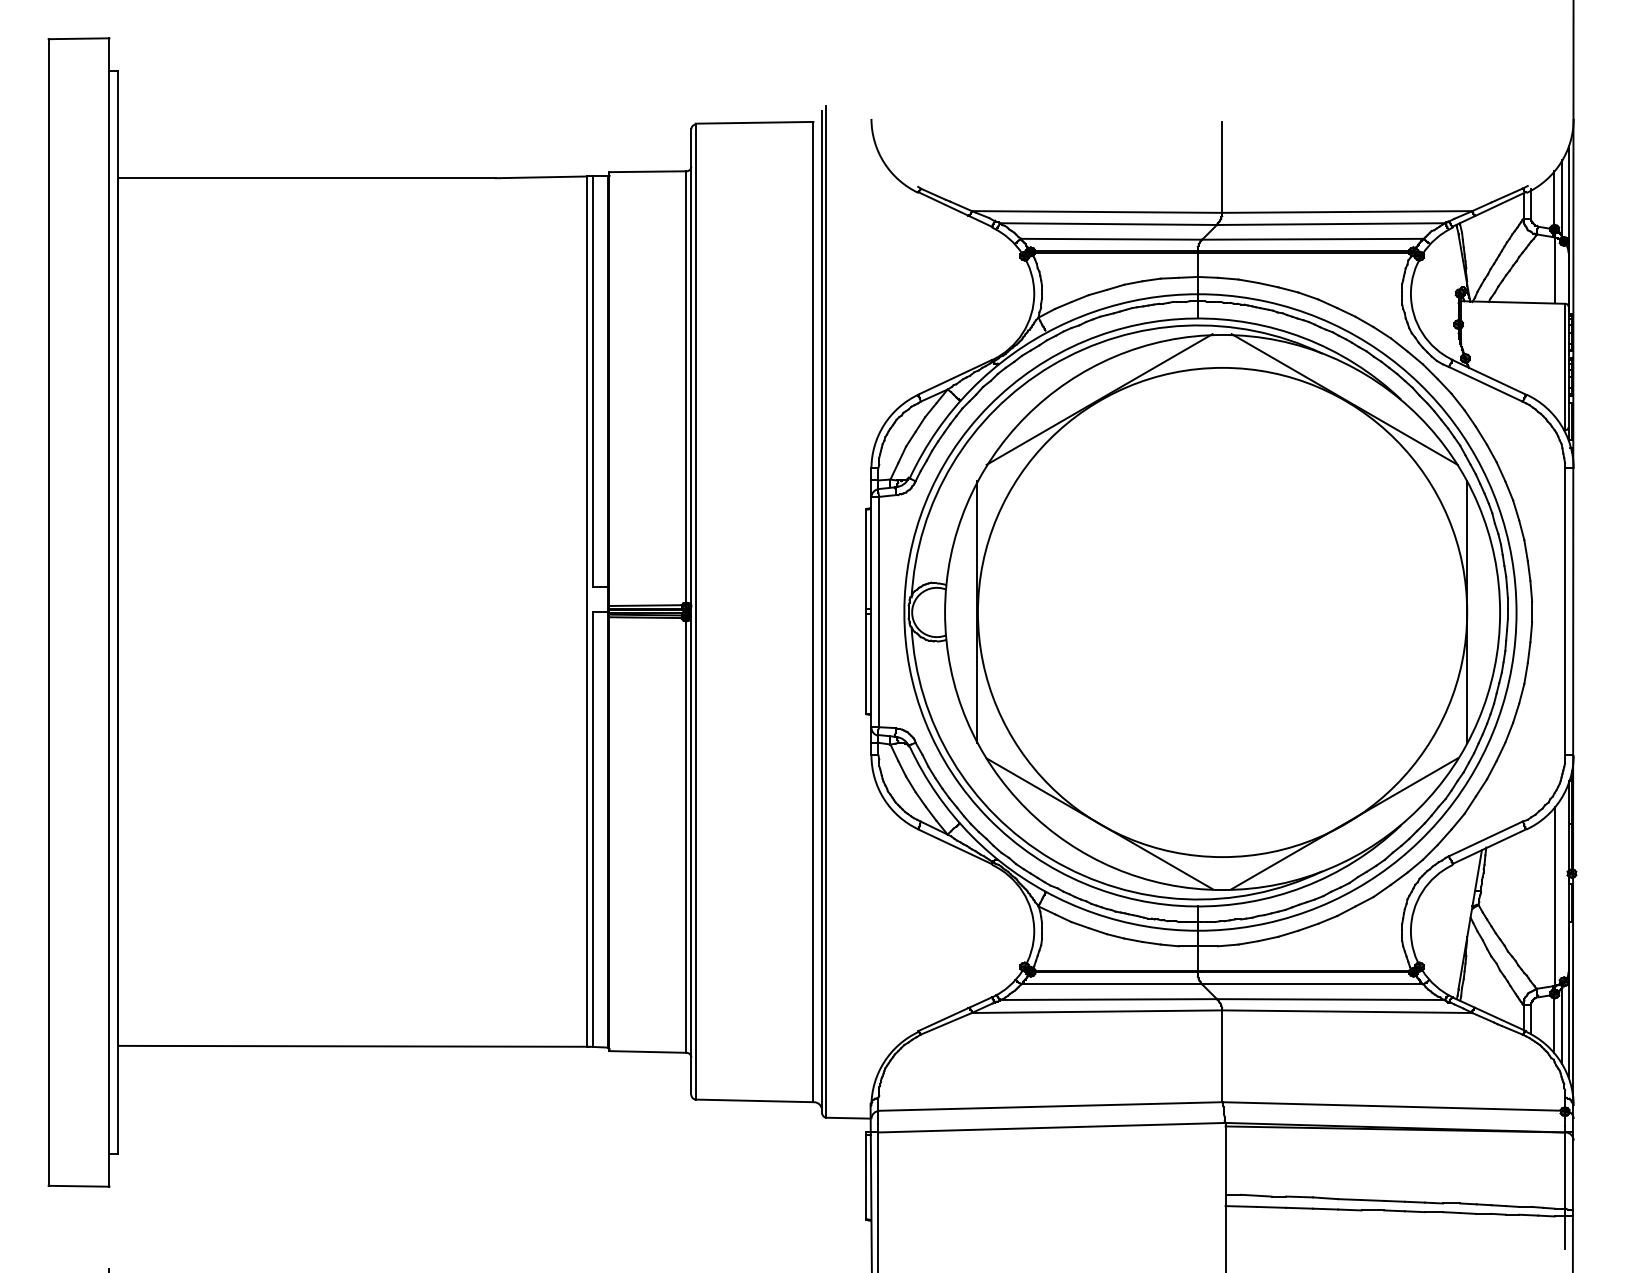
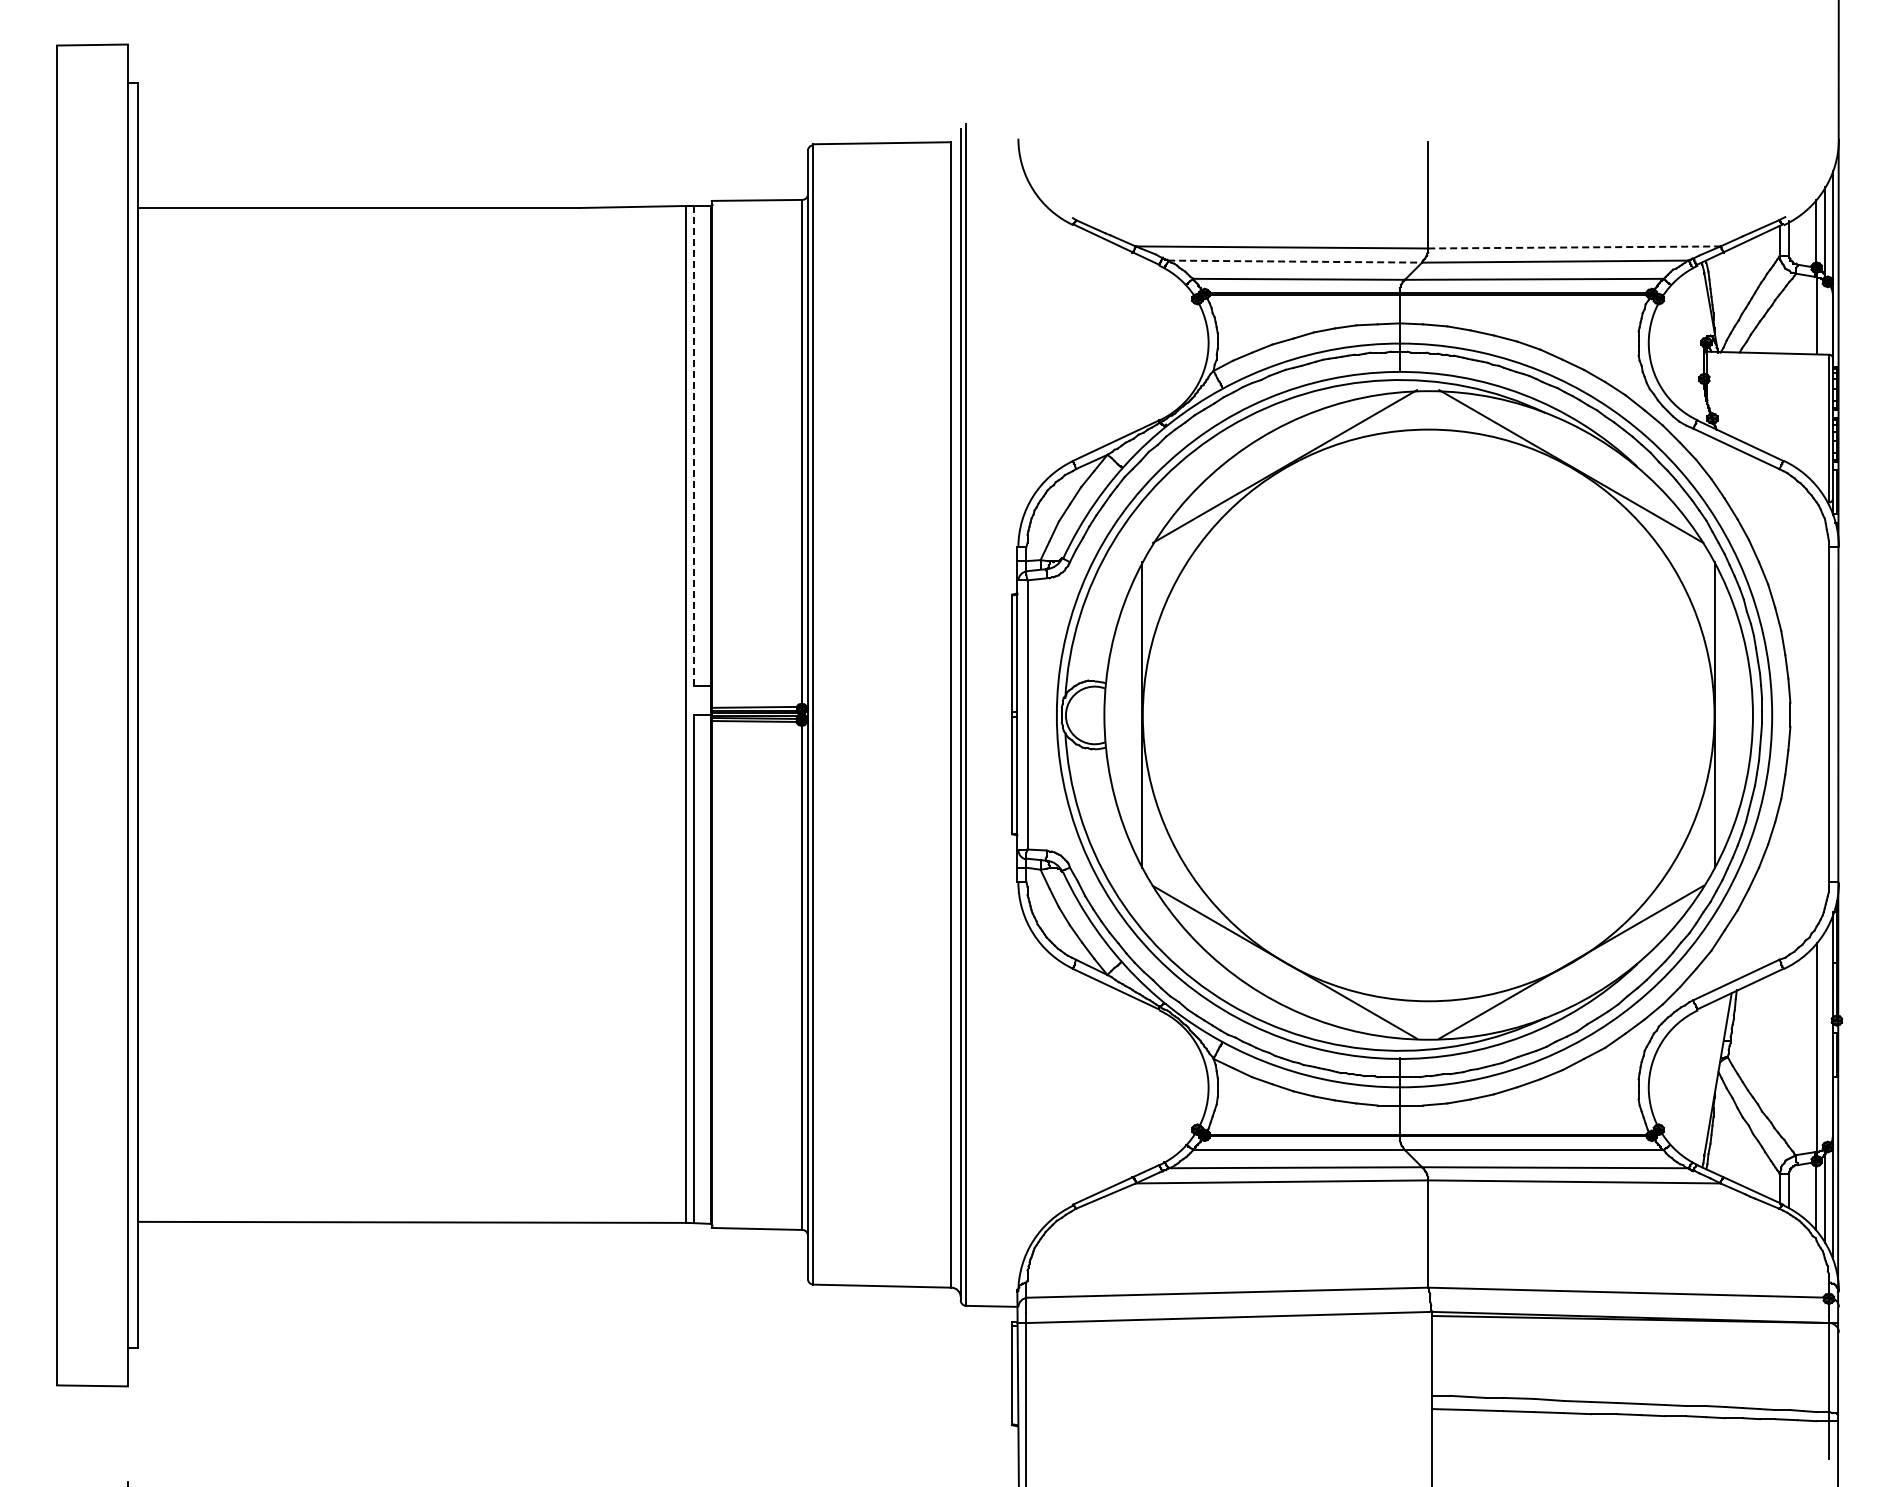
line: (1347, 212) -> (1574, 247), solid -> dashed
line: (1108, 224) -> (1295, 261), solid -> dashed
line: (593, 381) -> (693, 445), solid -> dashed

